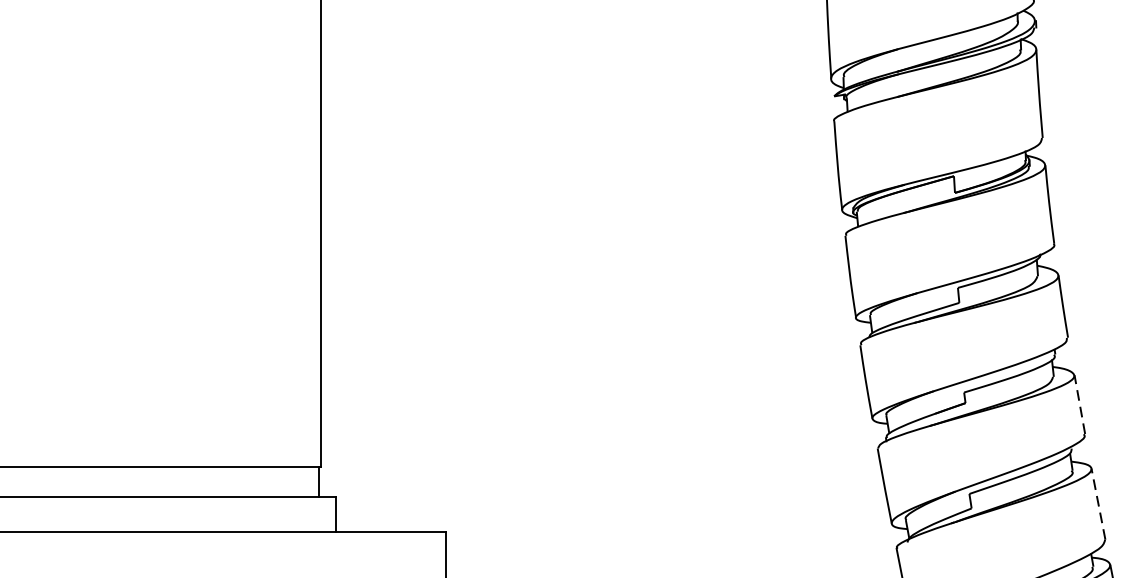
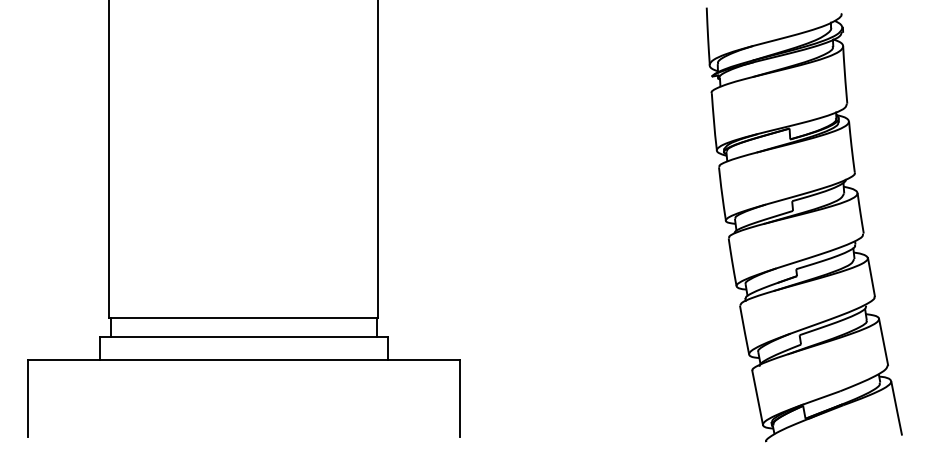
line: (1079, 403) -> (871, 276), dashed -> solid
line: (1098, 503) -> (883, 341), dashed -> solid

